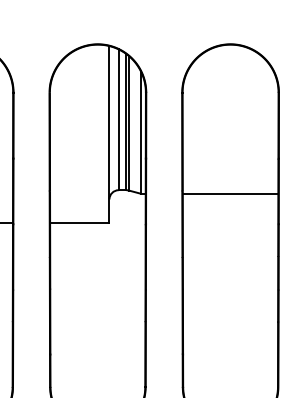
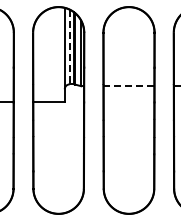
line: (118, 120) -> (69, 47), solid -> dashed
line: (229, 194) -> (128, 86), solid -> dashed

